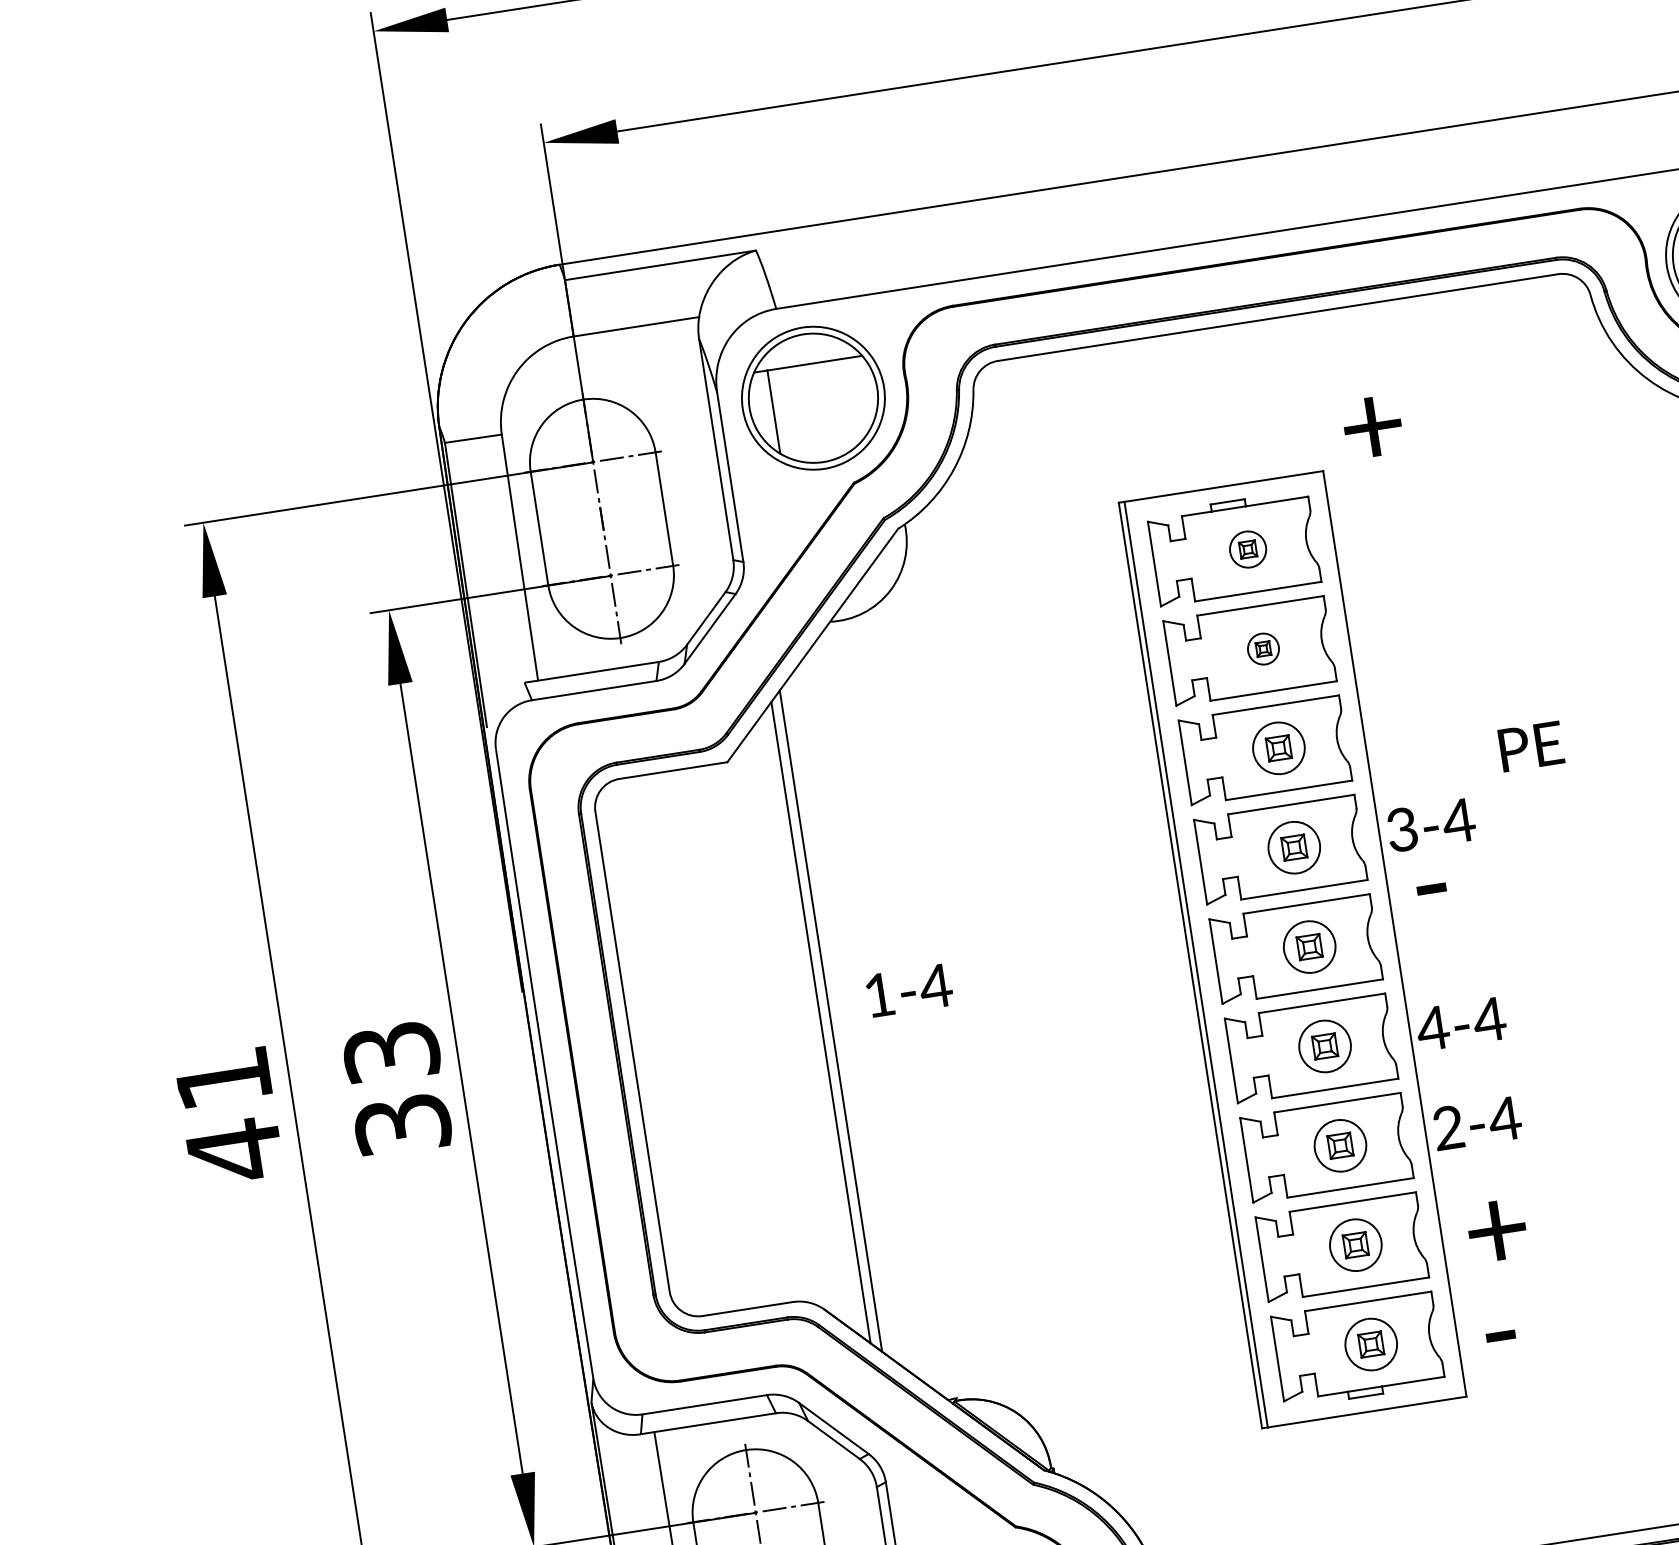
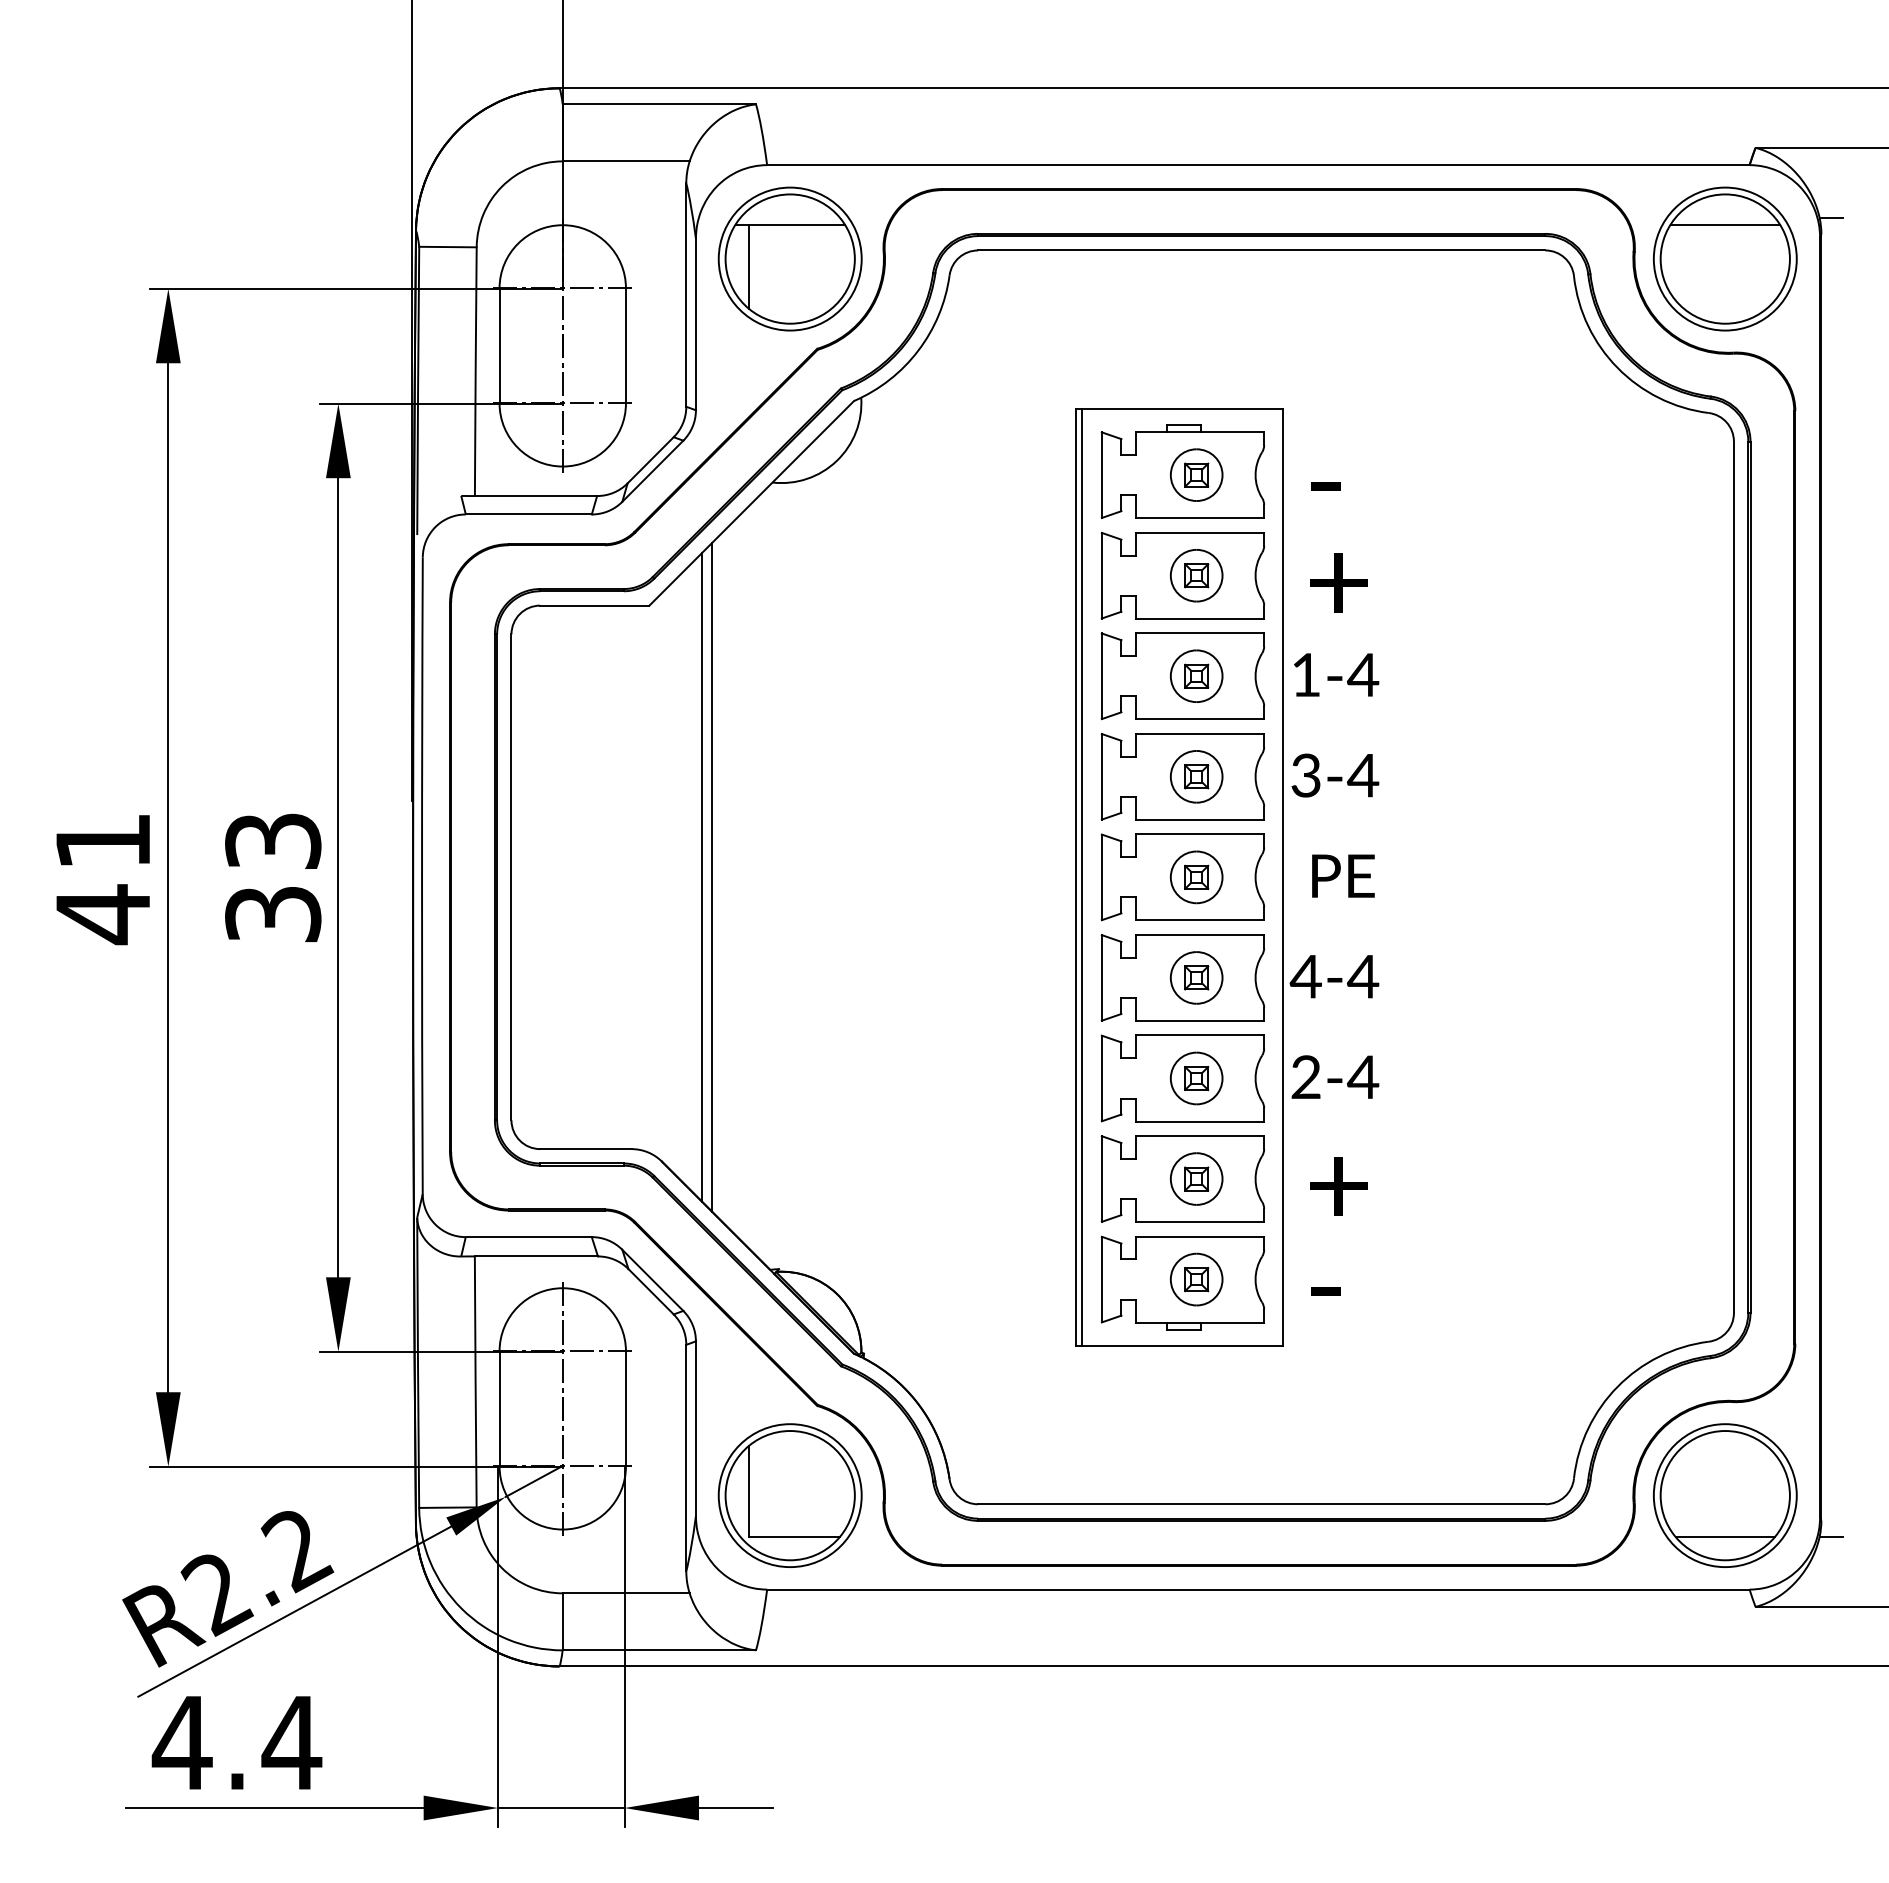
text: (1372, 426) -> (1338, 582), moved
part: (1247, 548) -> (1196, 474), size x1.43
part: (1263, 648) -> (1196, 575), size x1.67
text: (1531, 745) -> (1343, 875), moved
text: (1431, 888) -> (1325, 486), moved
text: (909, 989) -> (1336, 674), moved

